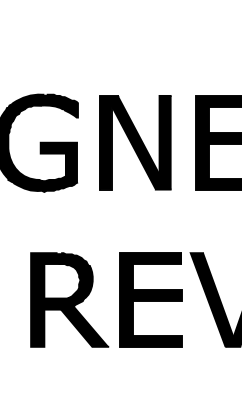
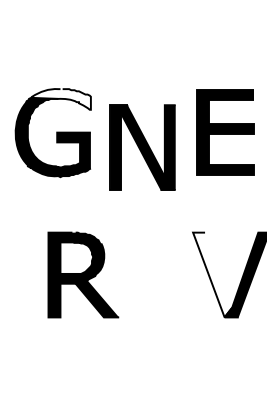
fill: (44, 106) -> (60, 99), removed
part: (134, 142) -> (142, 147), moved
part: (150, 299) -> (156, 274), removed
fill: (212, 299) -> (212, 274), removed

